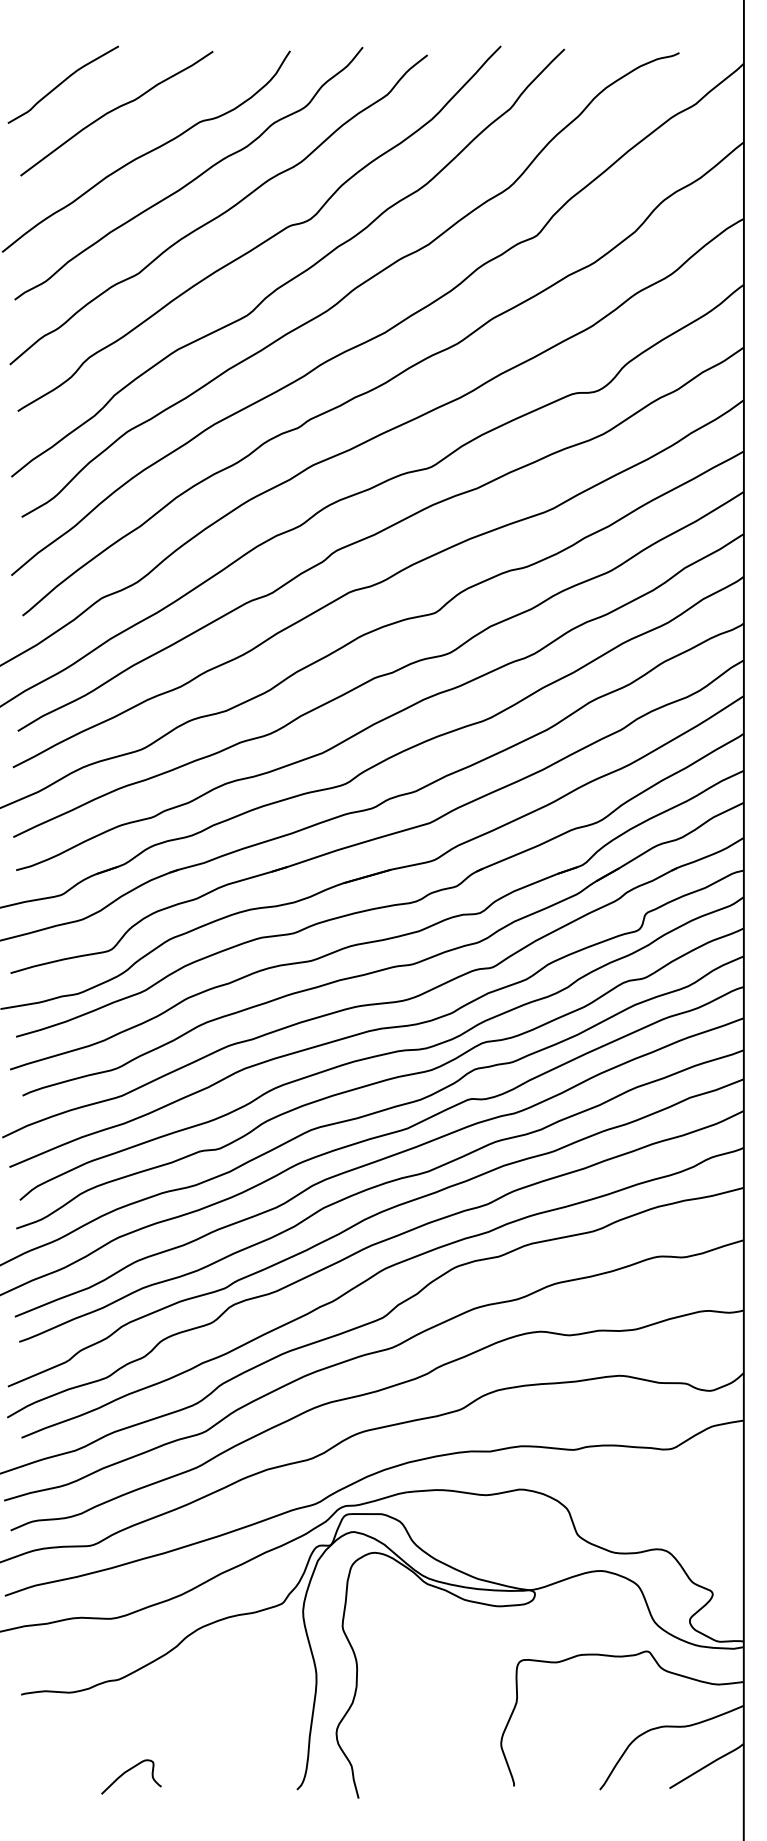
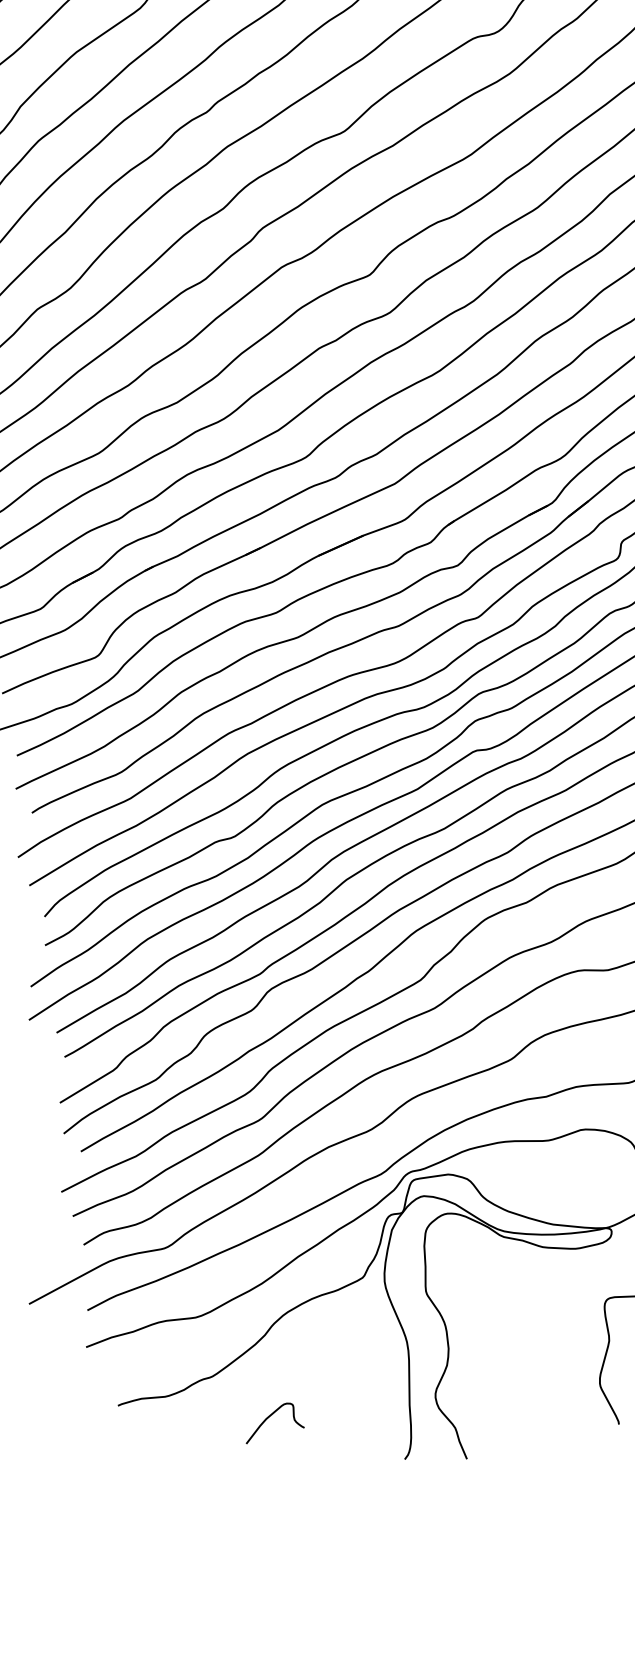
curve: (128, 1771) -> (269, 1417), moved

